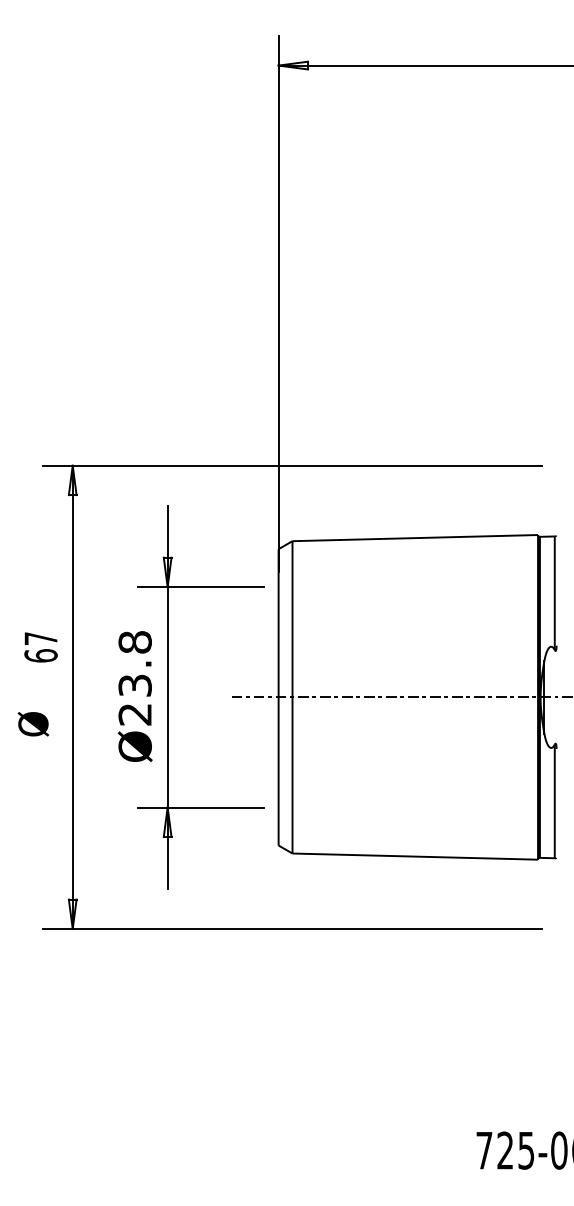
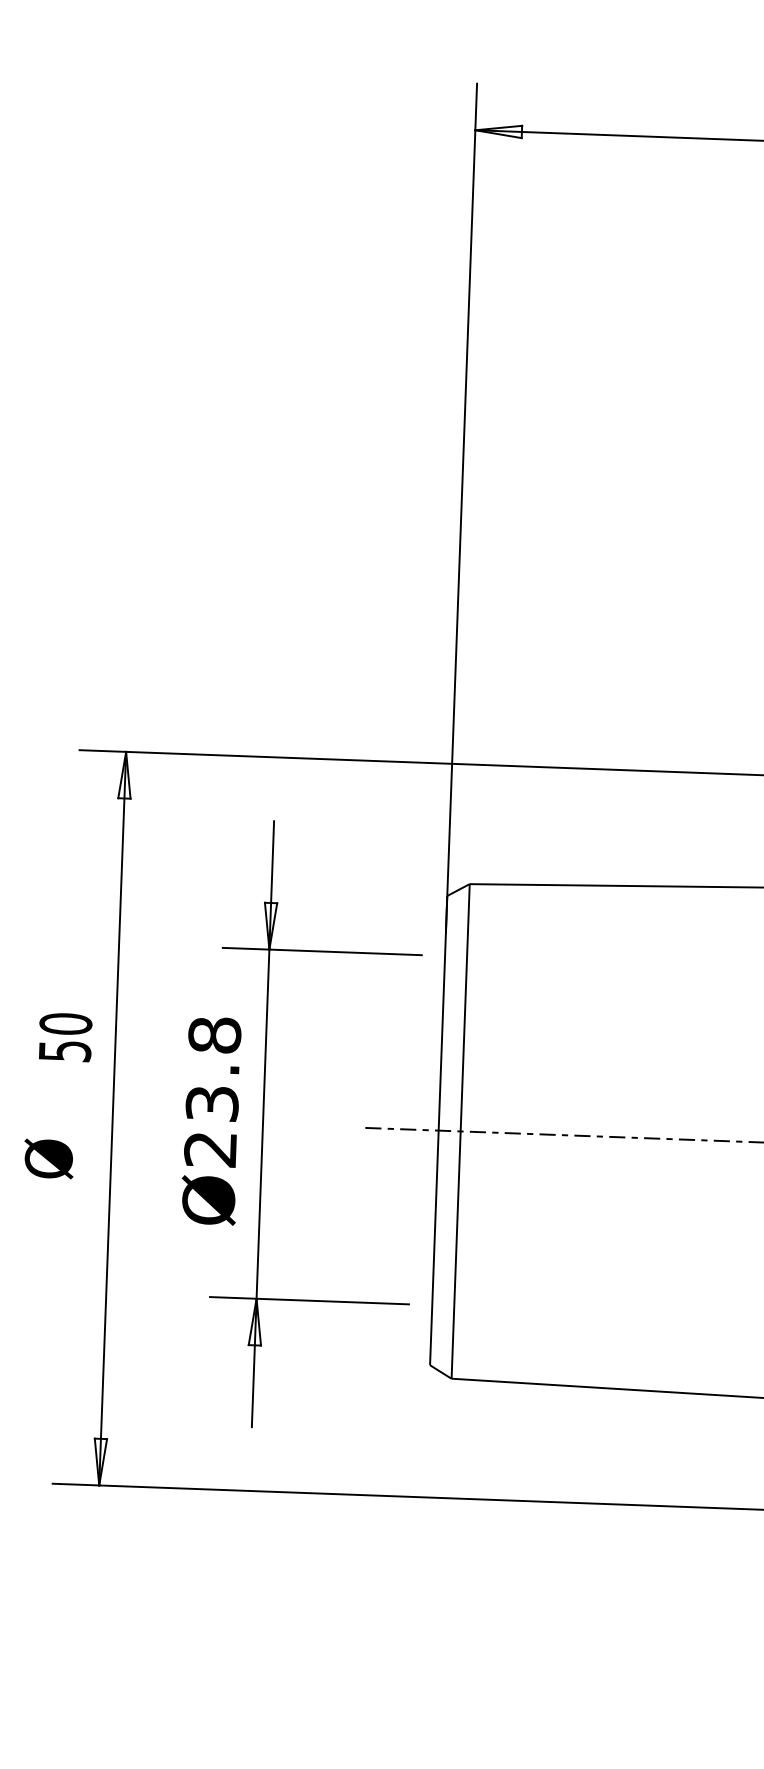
text: (40, 647) -> (64, 1037), 67 -> 50

